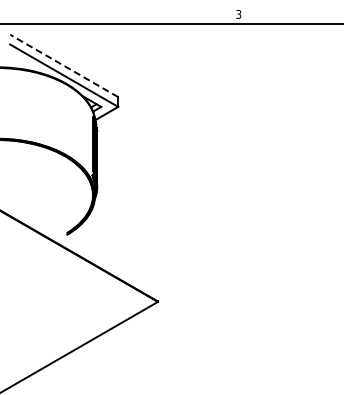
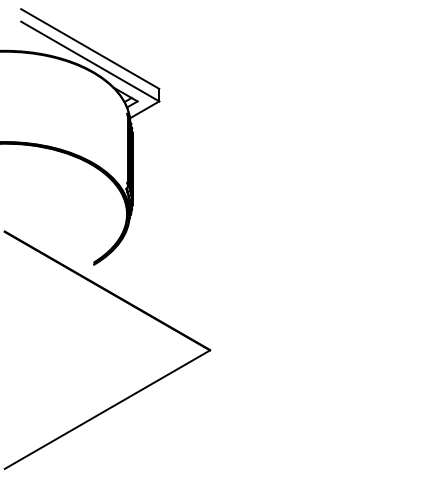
line: (63, 65) -> (89, 48), dashed -> solid

